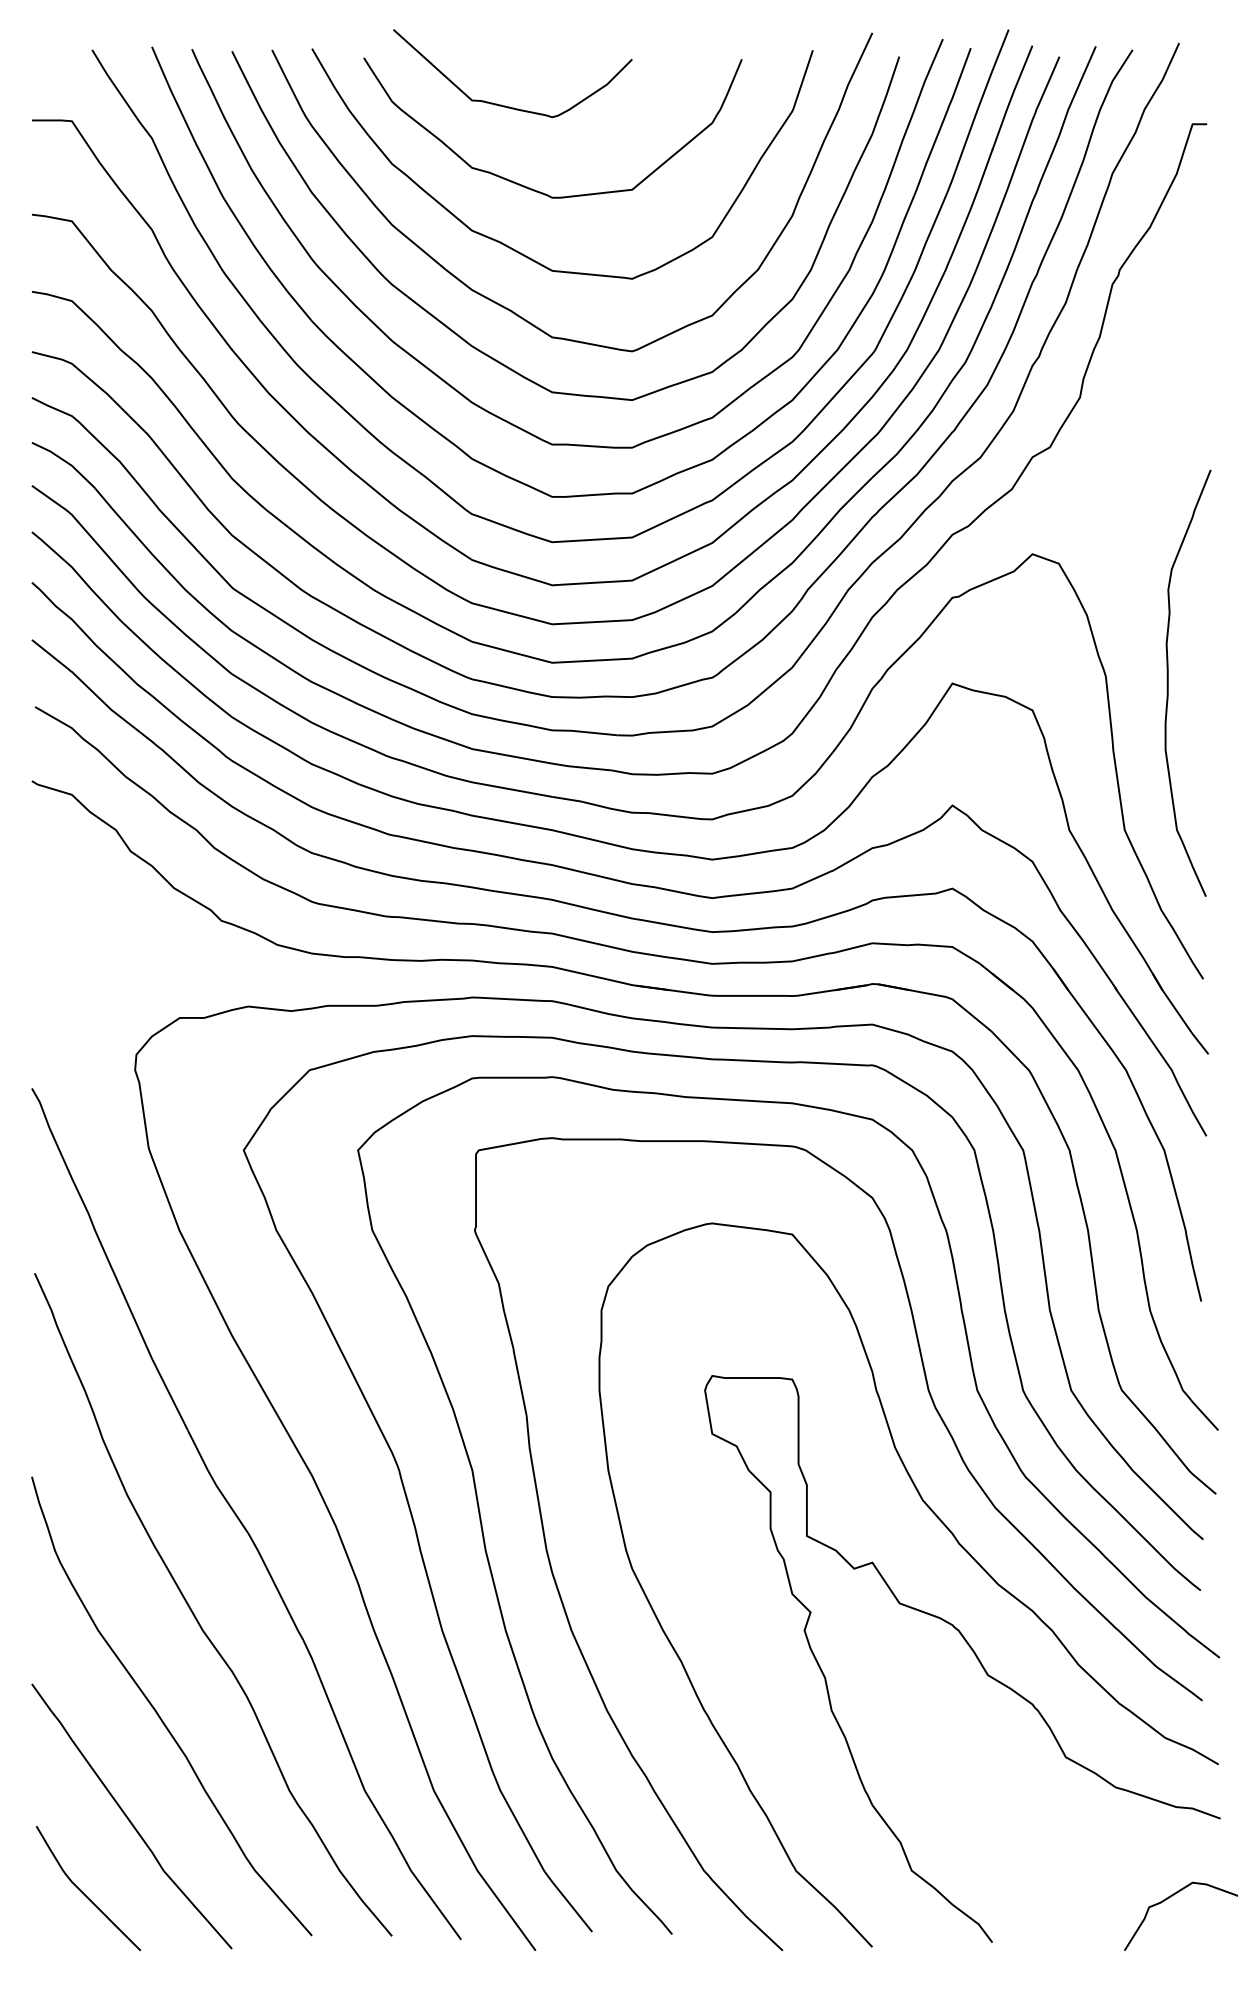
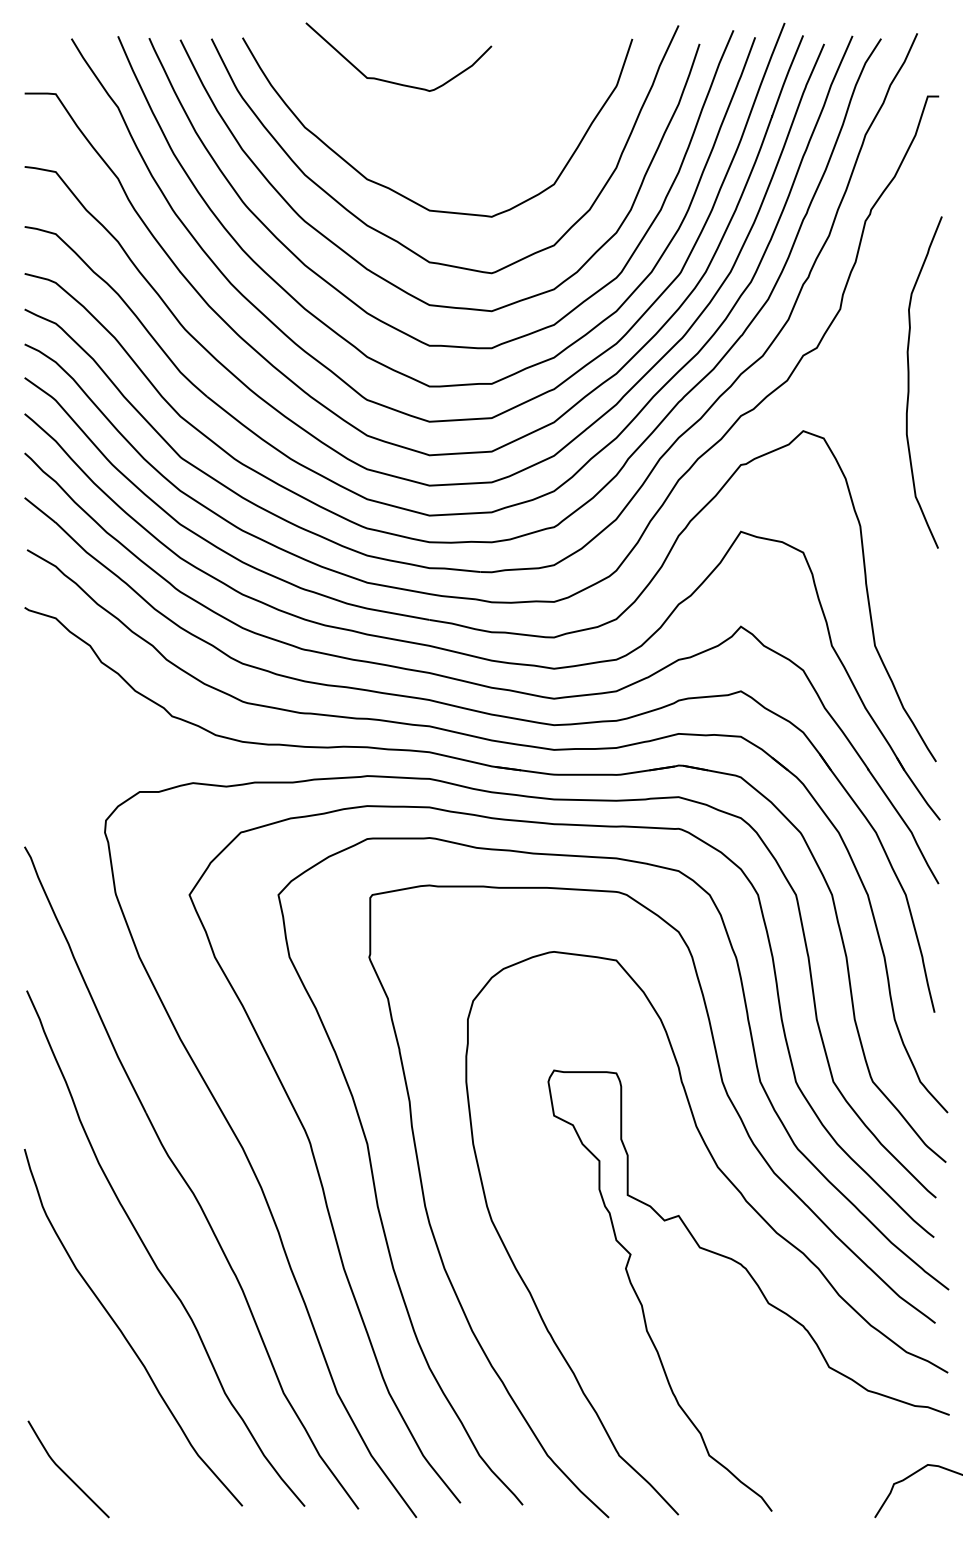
curve: (530, 187) -> (412, 145), removed
curve: (1169, 683) -> (909, 382), moved
curve: (129, 1817) -> (100, 1414), removed

